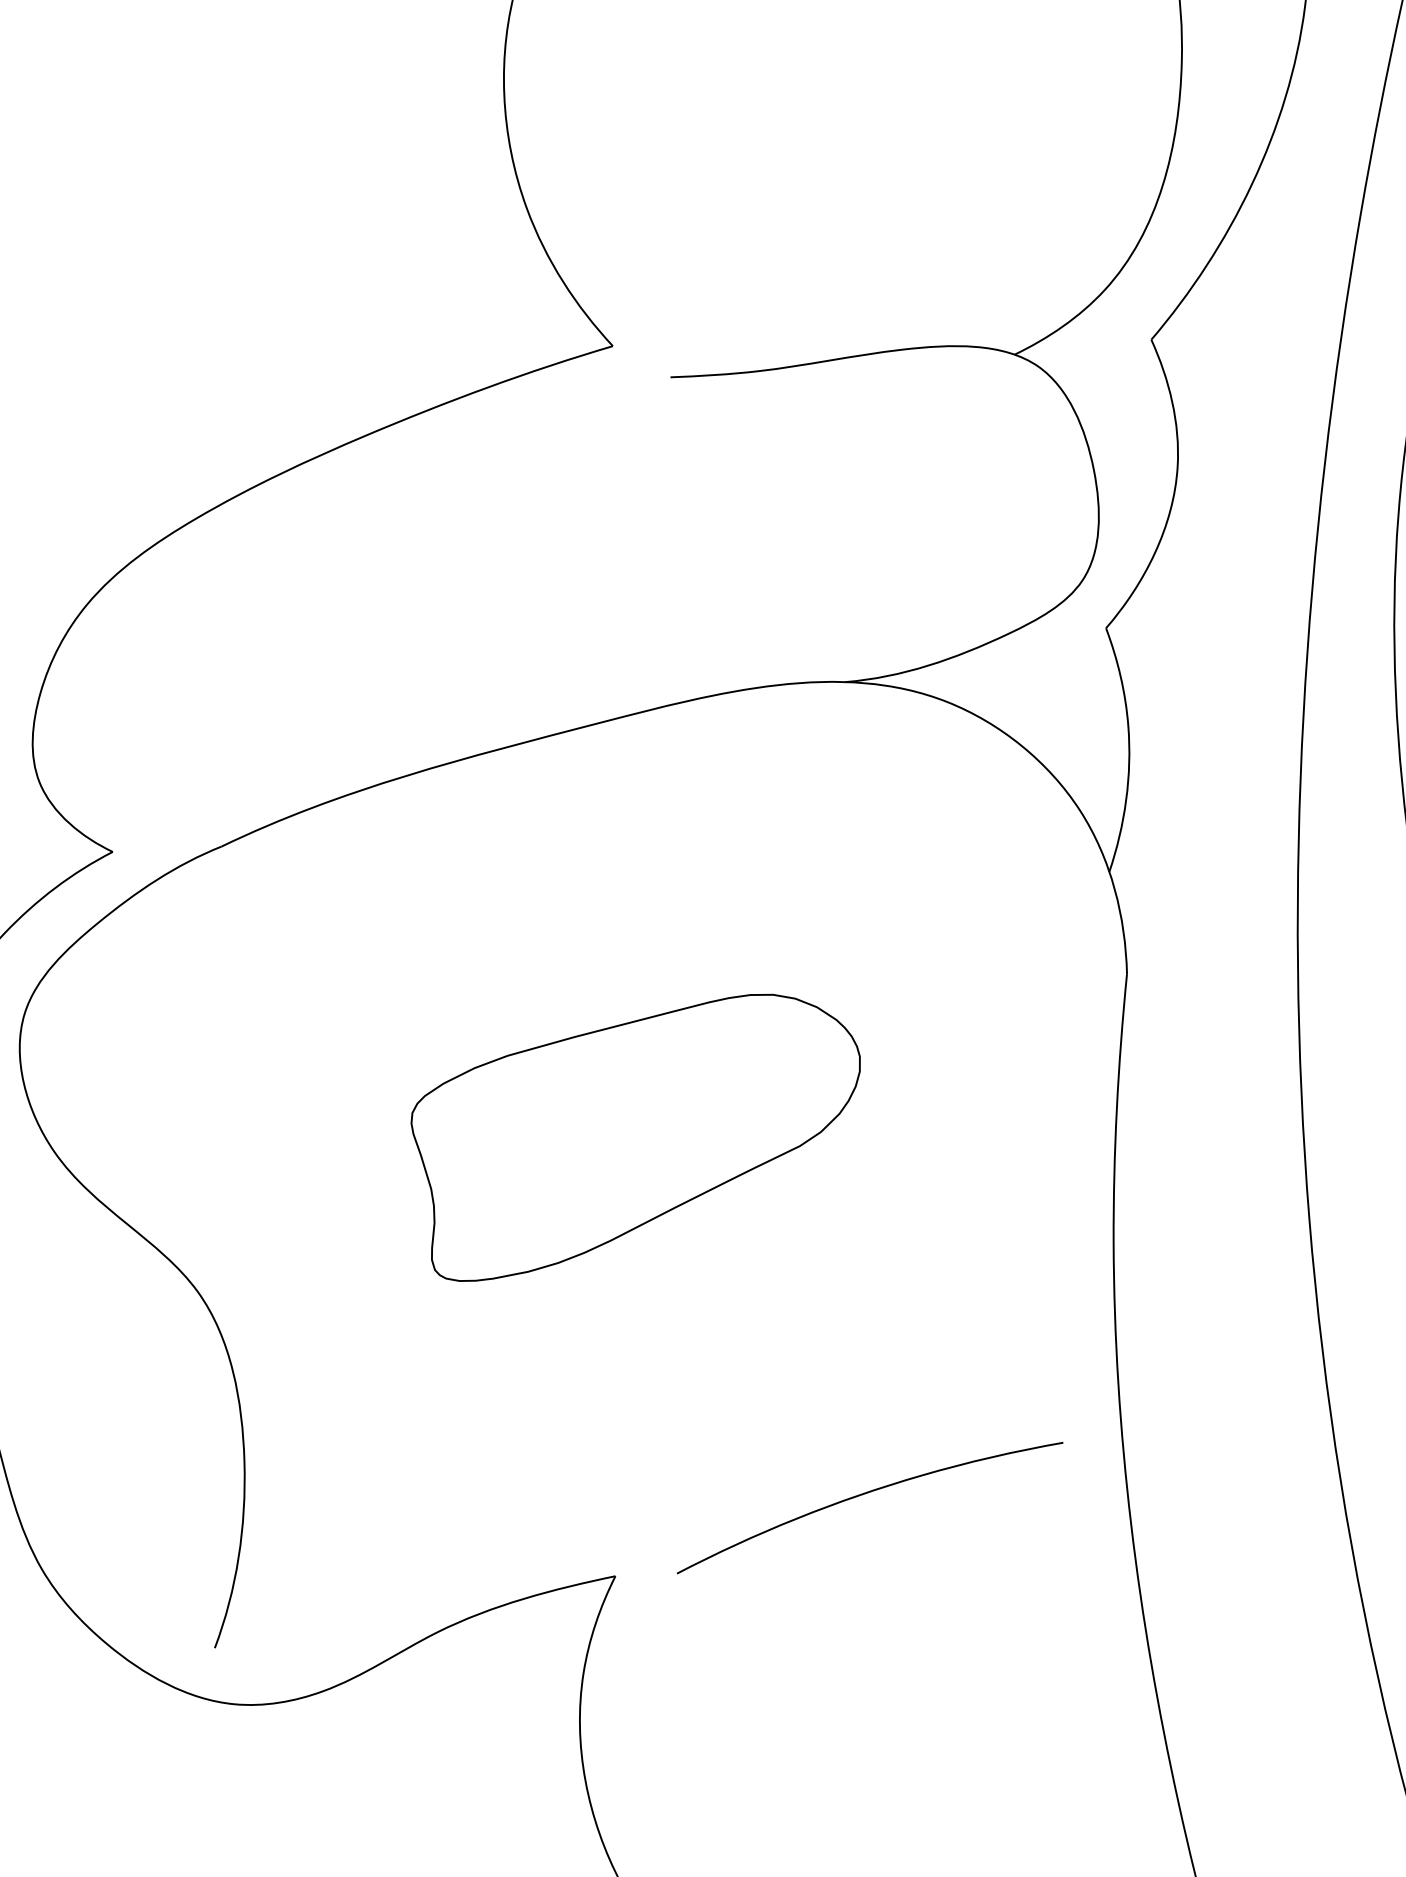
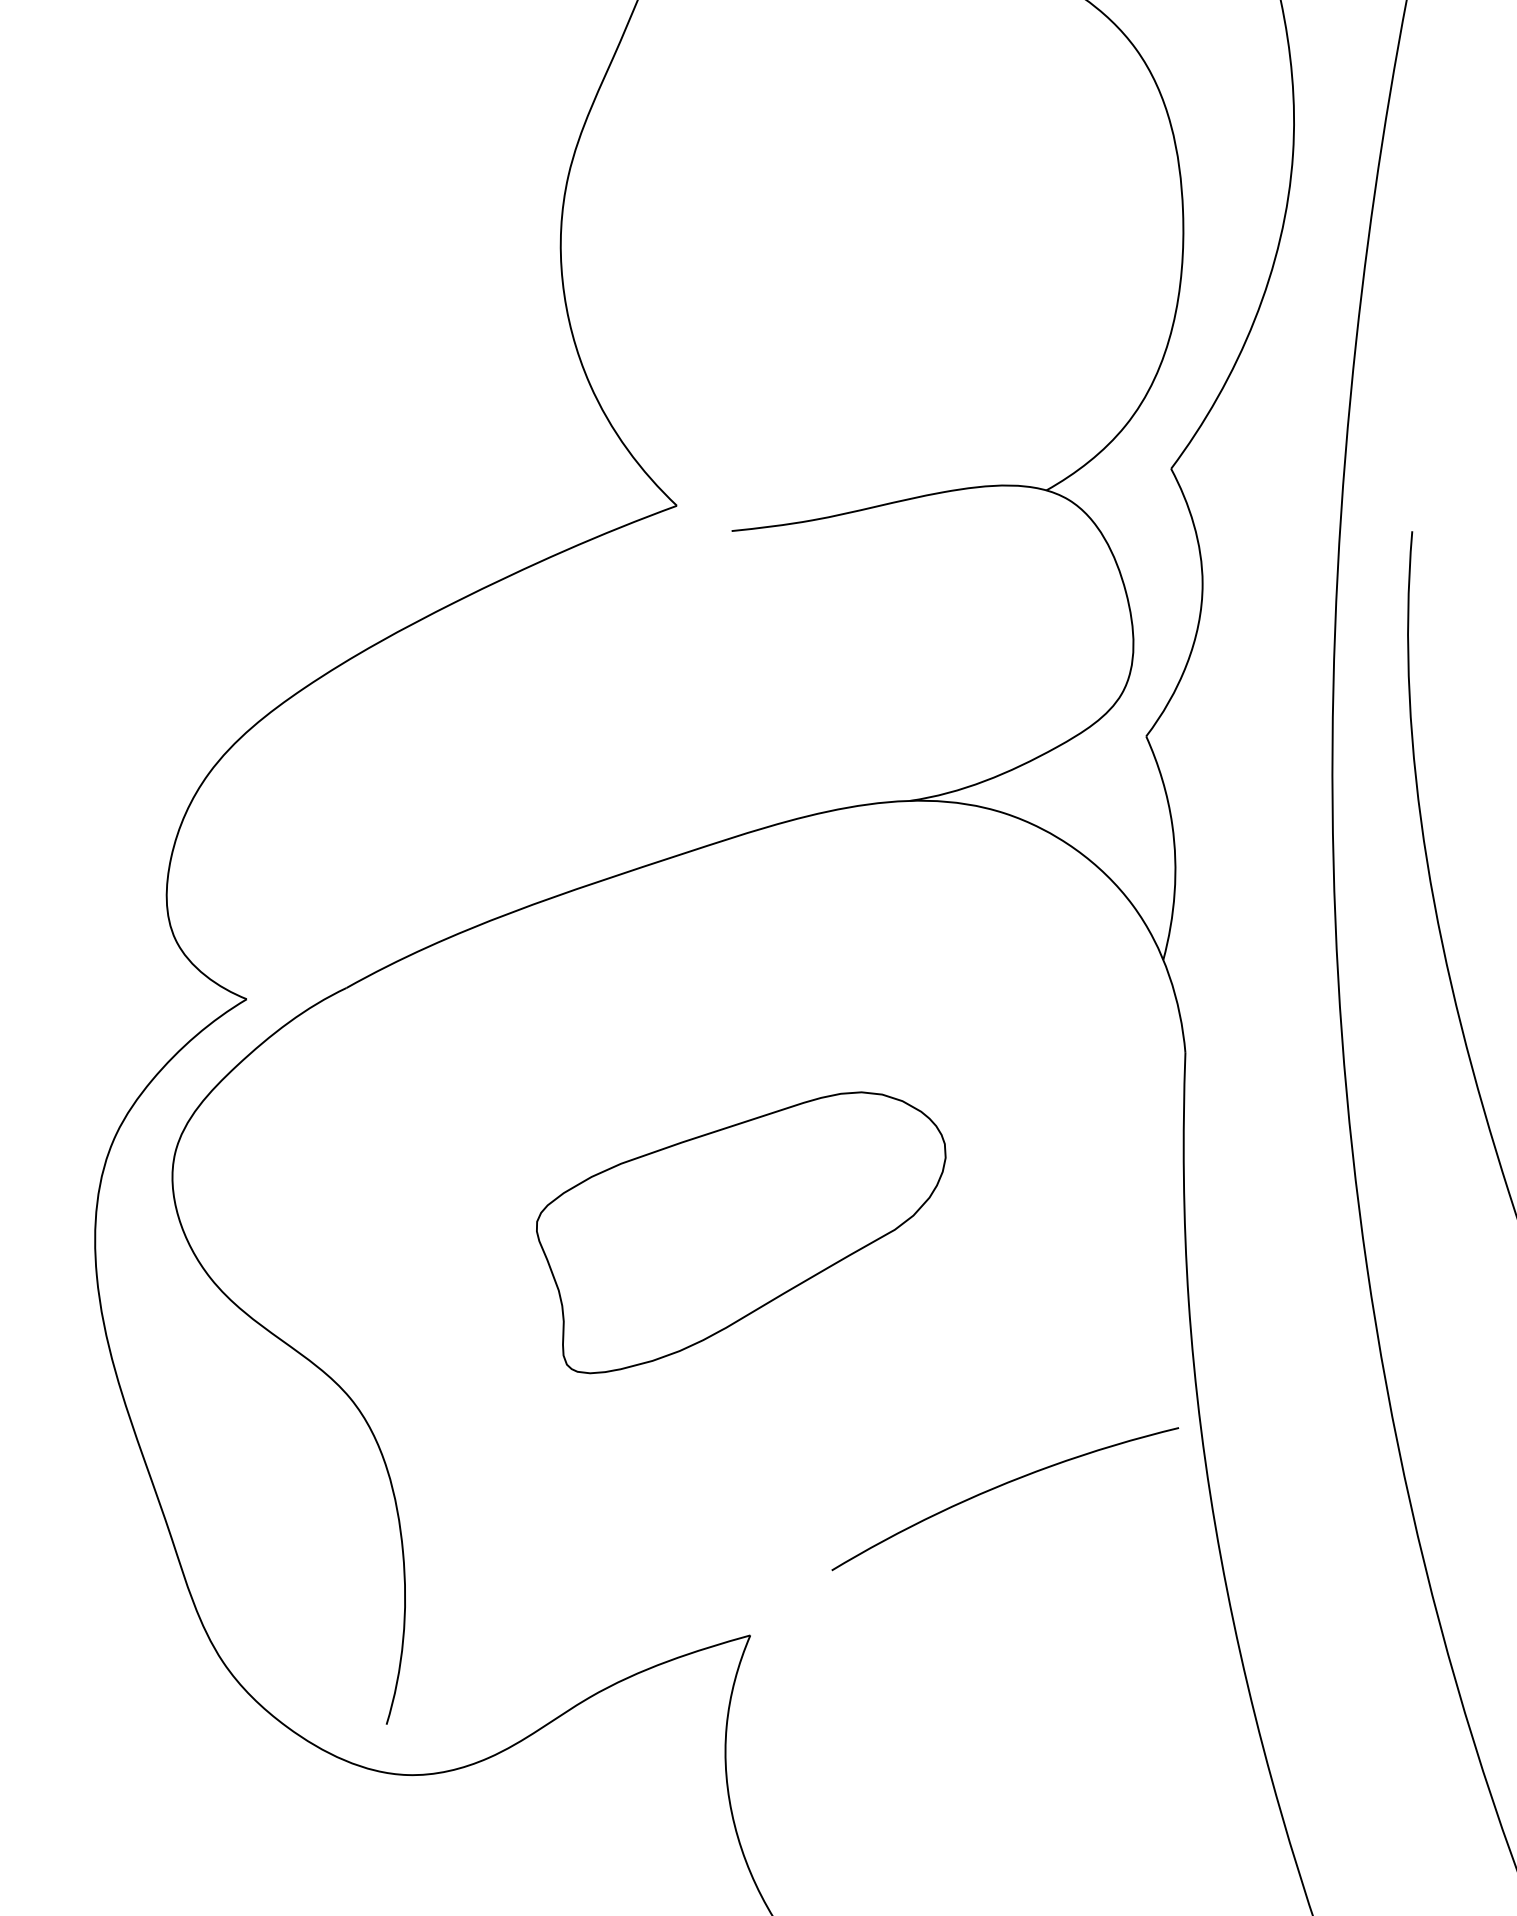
curve: (864, 1495) -> (999, 1487), moved

